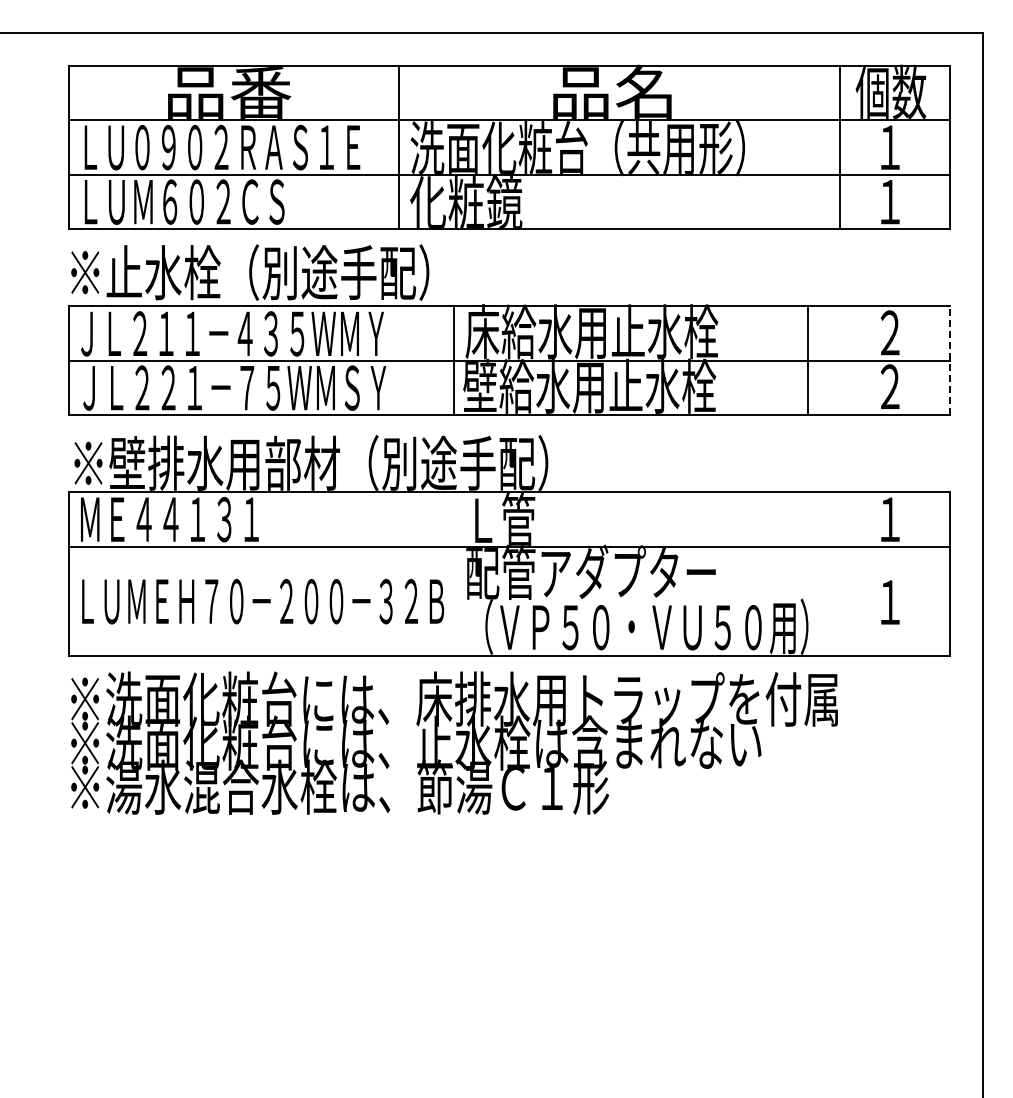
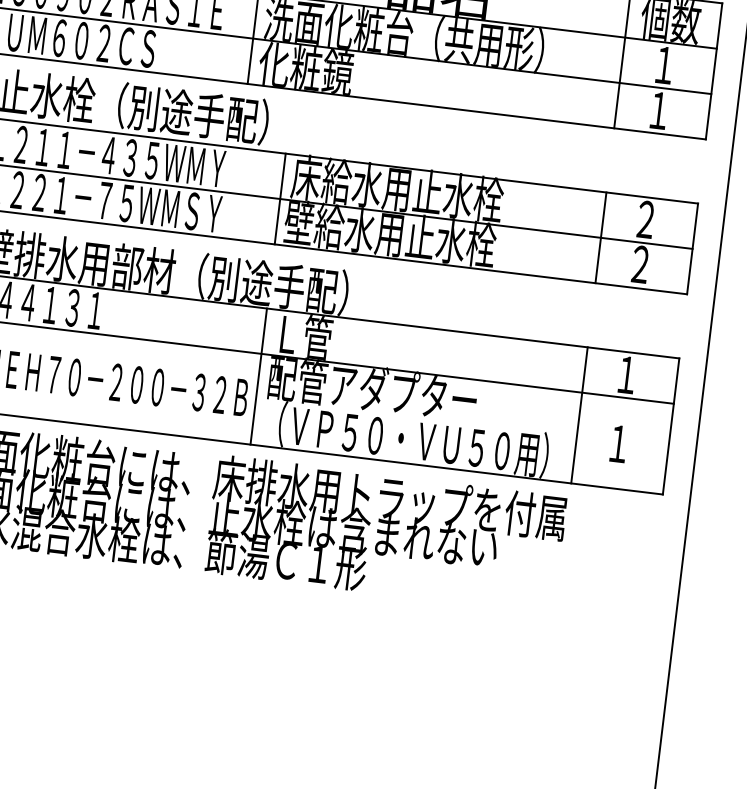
line: (807, 360) -> (600, 237), moved
line: (949, 360) -> (692, 248), dashed -> solid
line: (454, 573) -> (258, 376), added
line: (839, 573) -> (579, 414), added

